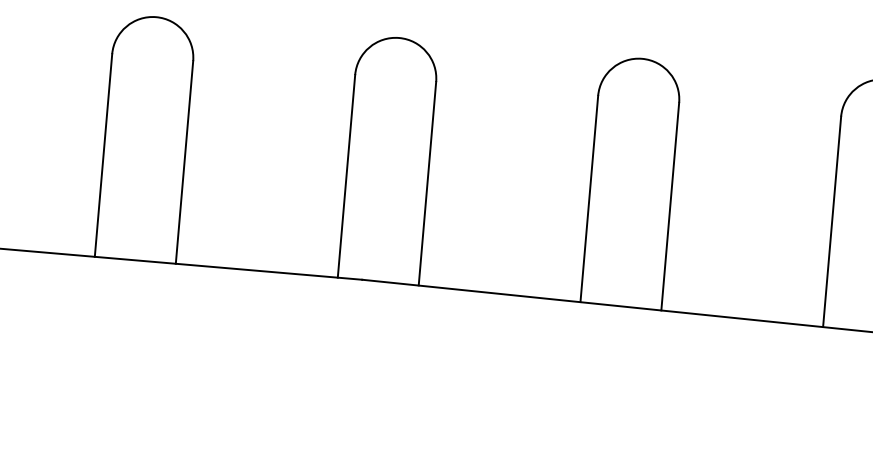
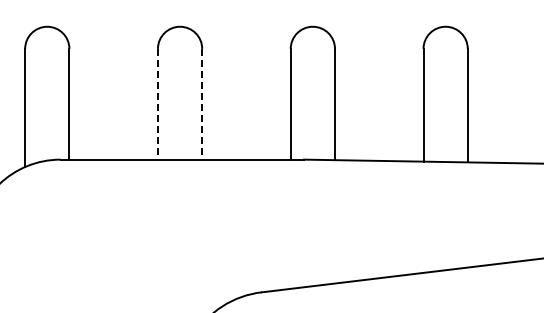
line: (102, 155) -> (157, 104), solid -> dashed
line: (185, 162) -> (202, 104), solid -> dashed

